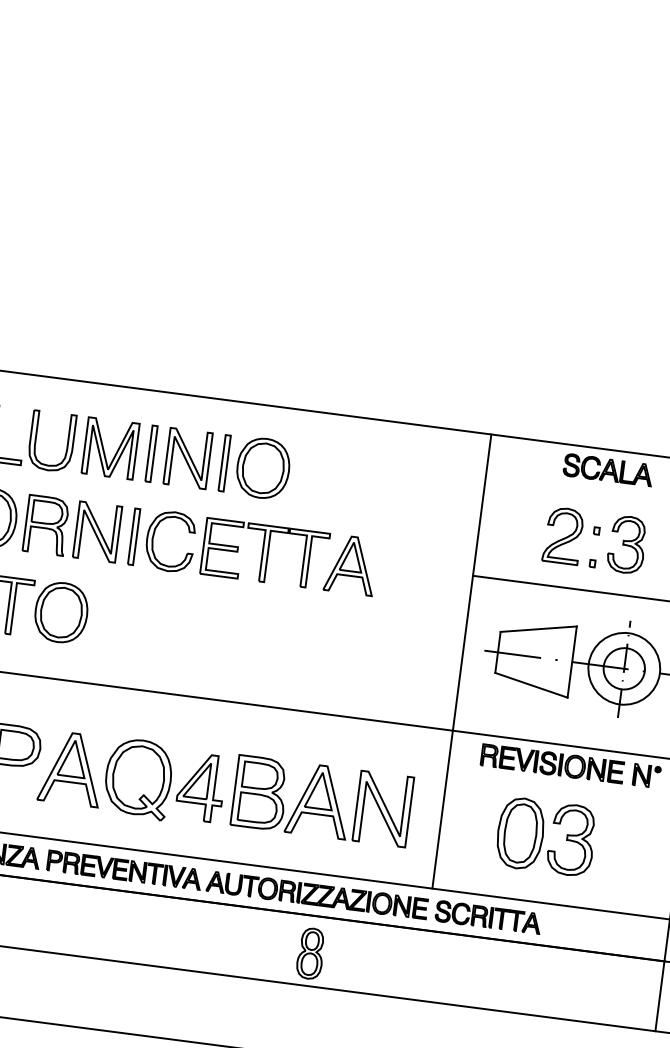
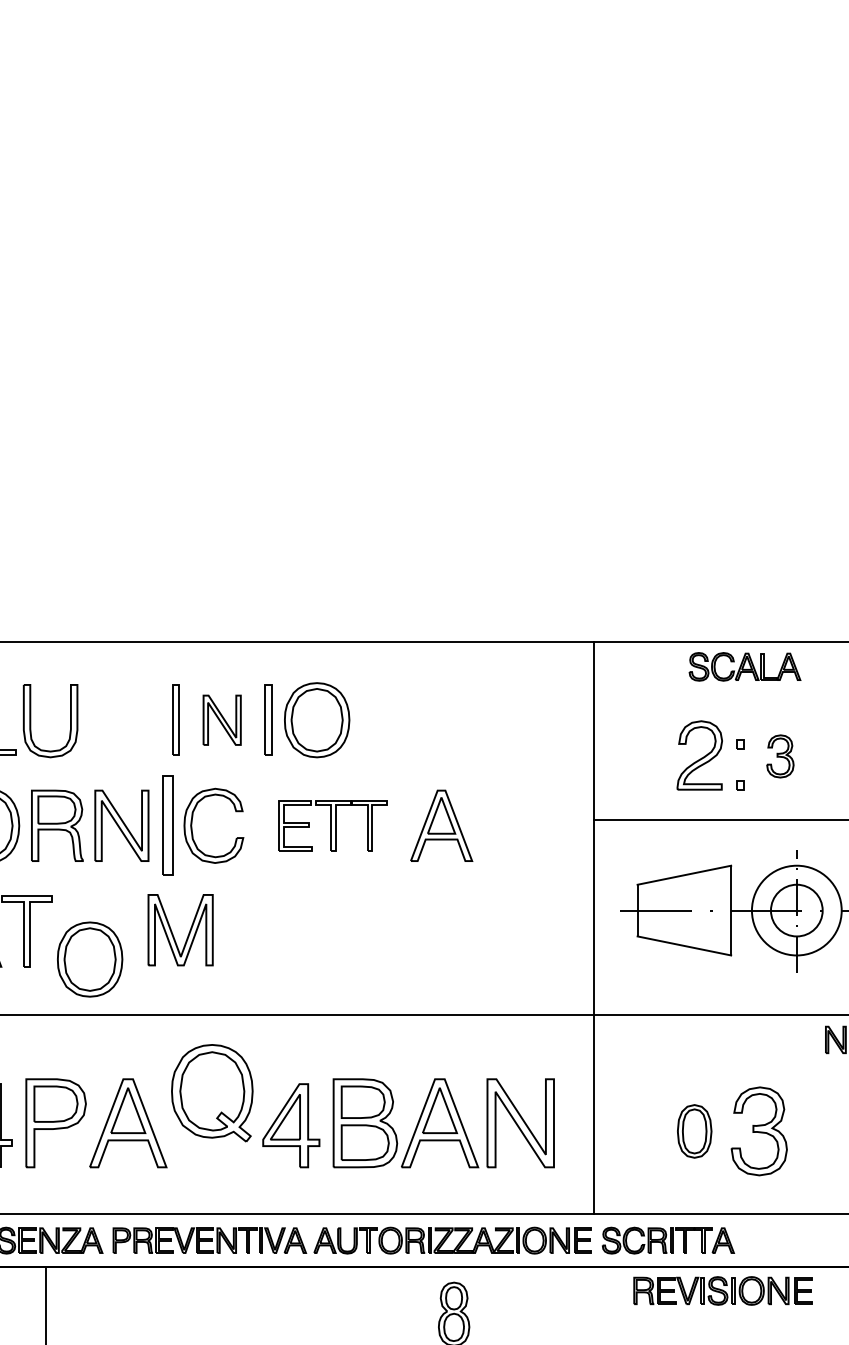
part: (104, 448) -> (172, 931), moved
part: (187, 458) -> (221, 720), size x0.7
part: (133, 536) -> (167, 825), size x1.4
part: (627, 544) -> (780, 756), size x0.6
part: (265, 553) -> (333, 825), size x0.7
part: (61, 612) -> (90, 959), moved
part: (552, 763) -> (722, 1290), moved
part: (138, 779) -> (212, 1093), moved
part: (520, 833) -> (694, 1131), size x0.6

